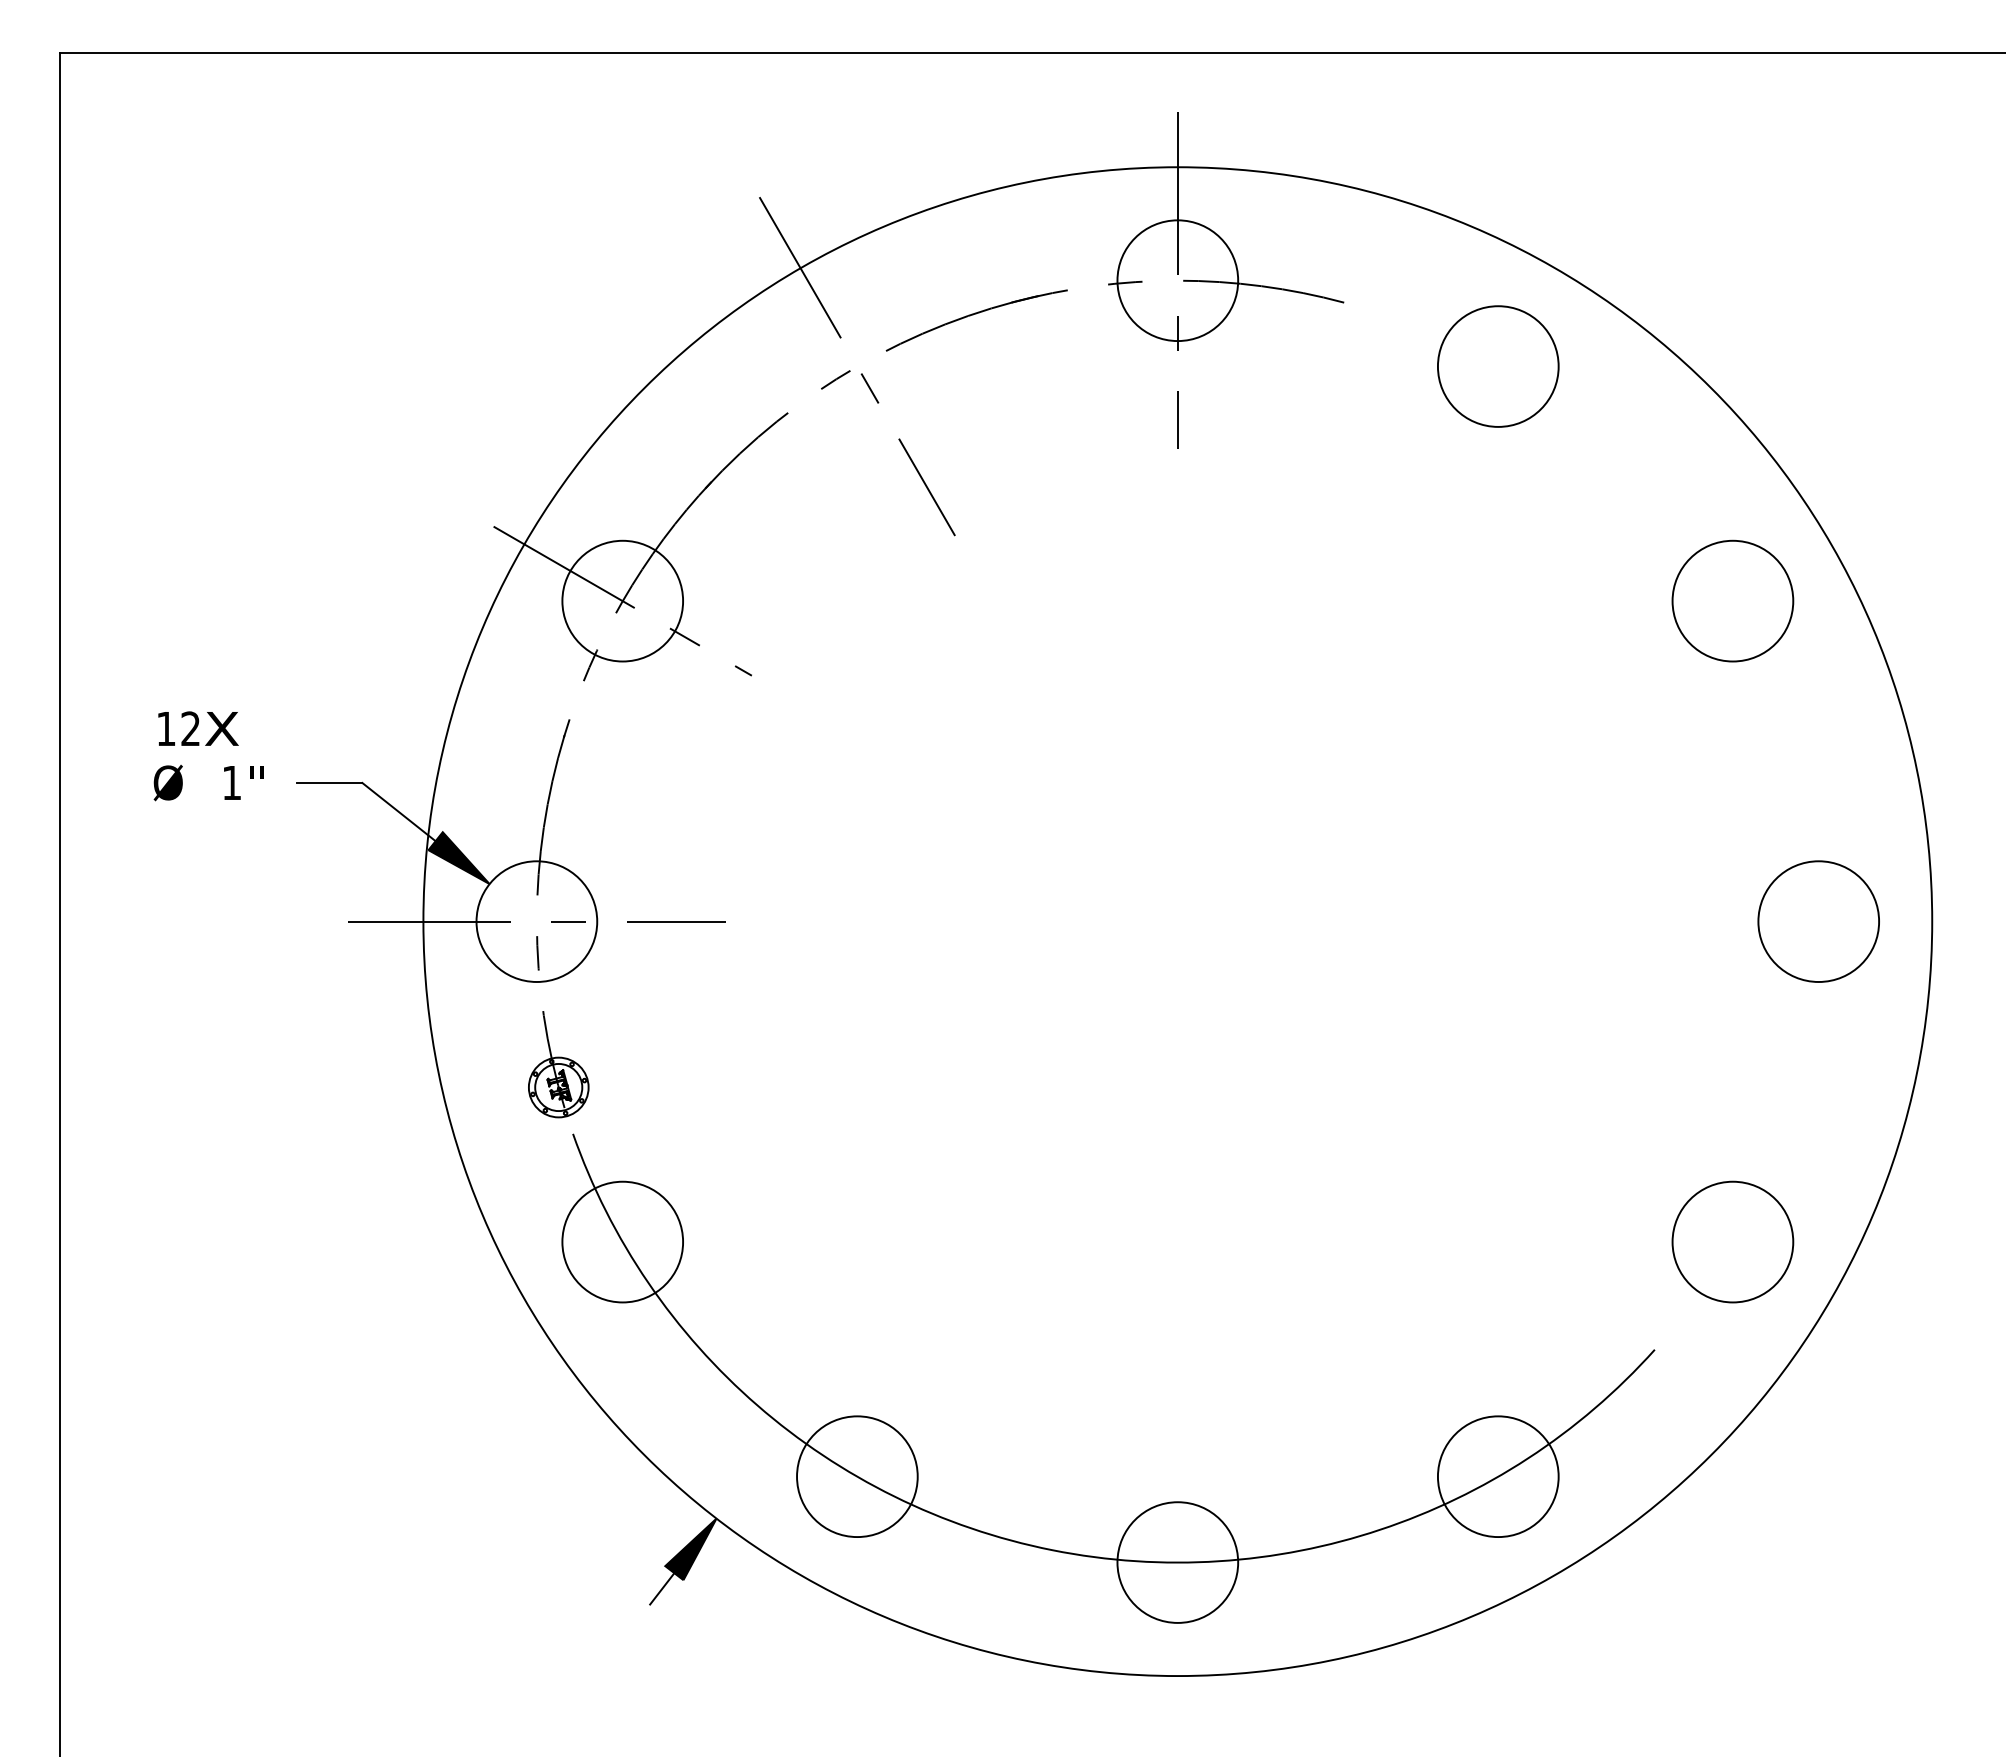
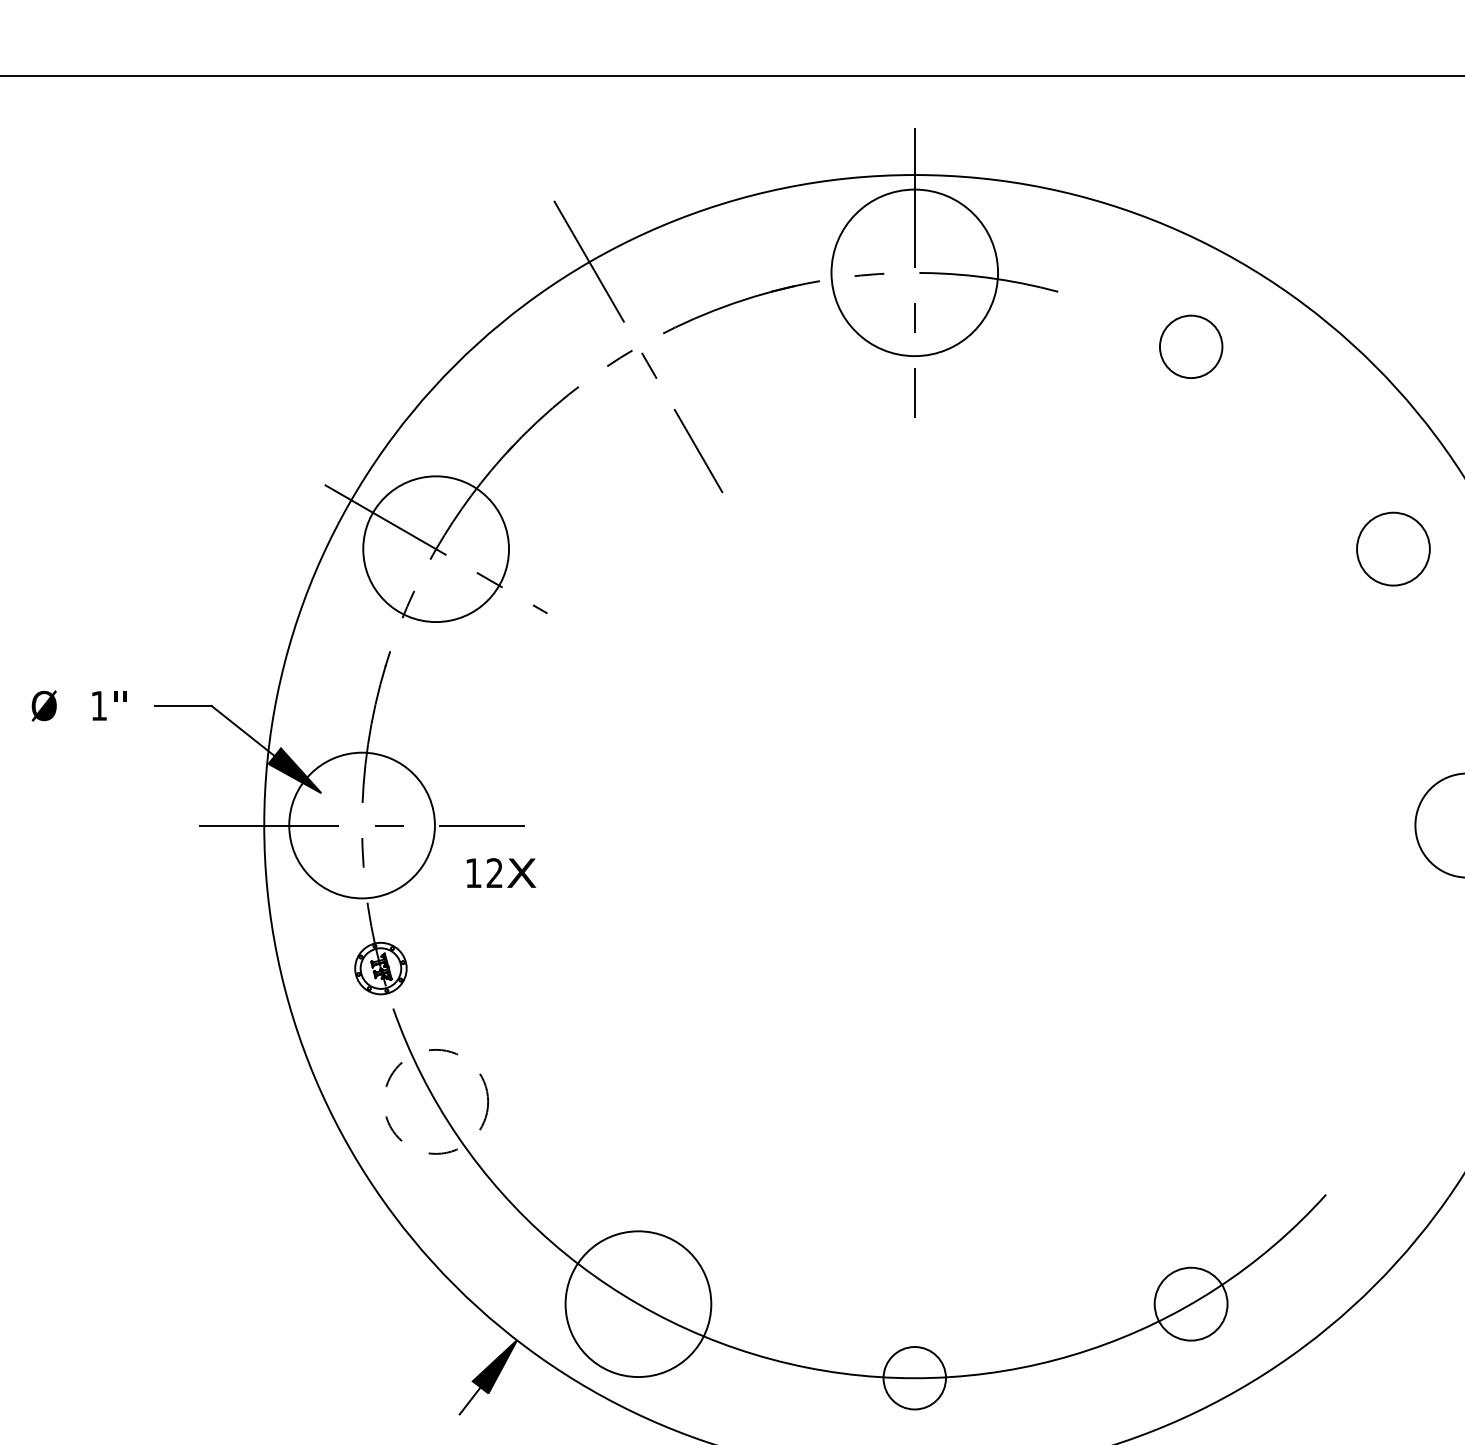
circle: (1177, 280) -> (914, 272), size x1.6
circle: (1498, 366) -> (1191, 346), size x0.6
circle: (622, 600) -> (435, 548), size x1.4
circle: (1732, 600) -> (1393, 548), size x0.7
text: (198, 728) -> (501, 872), moved
circle: (536, 921) -> (361, 825), size x1.4
circle: (622, 1241) -> (435, 1101), solid -> dashed
circle: (1732, 1241) -> (1393, 1101), removed
circle: (857, 1476) -> (638, 1304), size x1.4
circle: (1497, 1476) -> (1190, 1304), size x0.7
circle: (1177, 1562) -> (914, 1378), size x0.6

